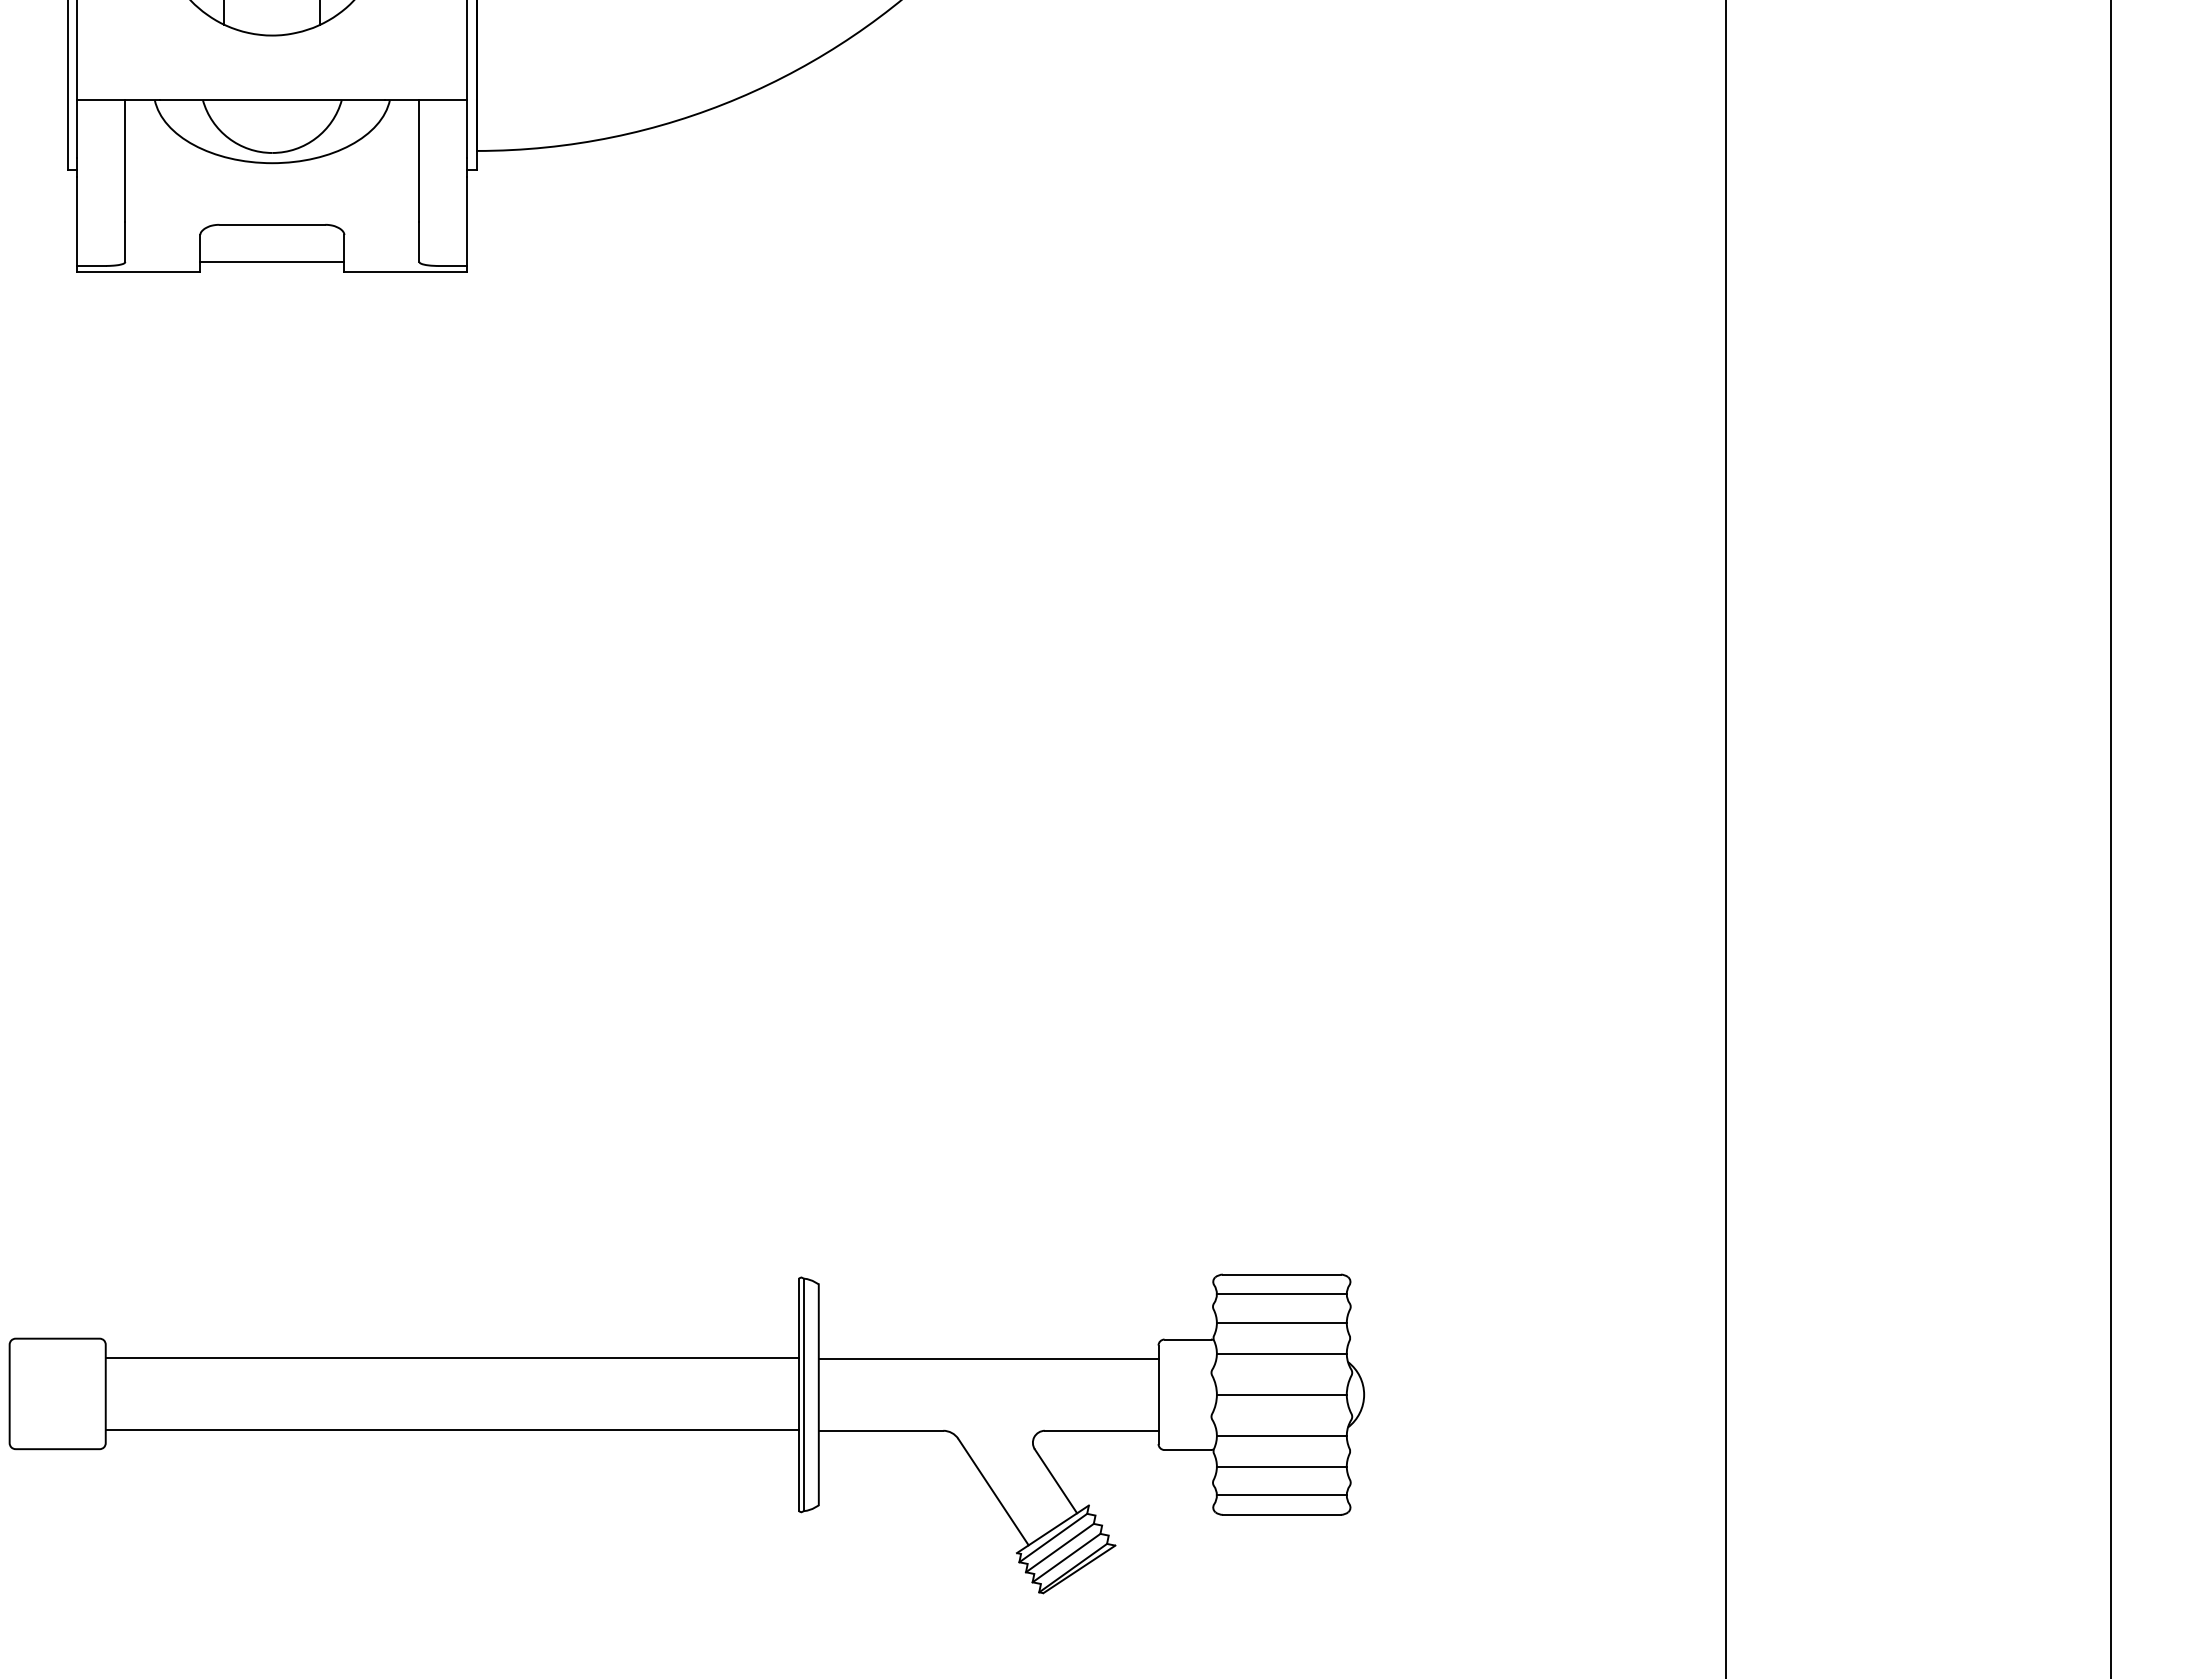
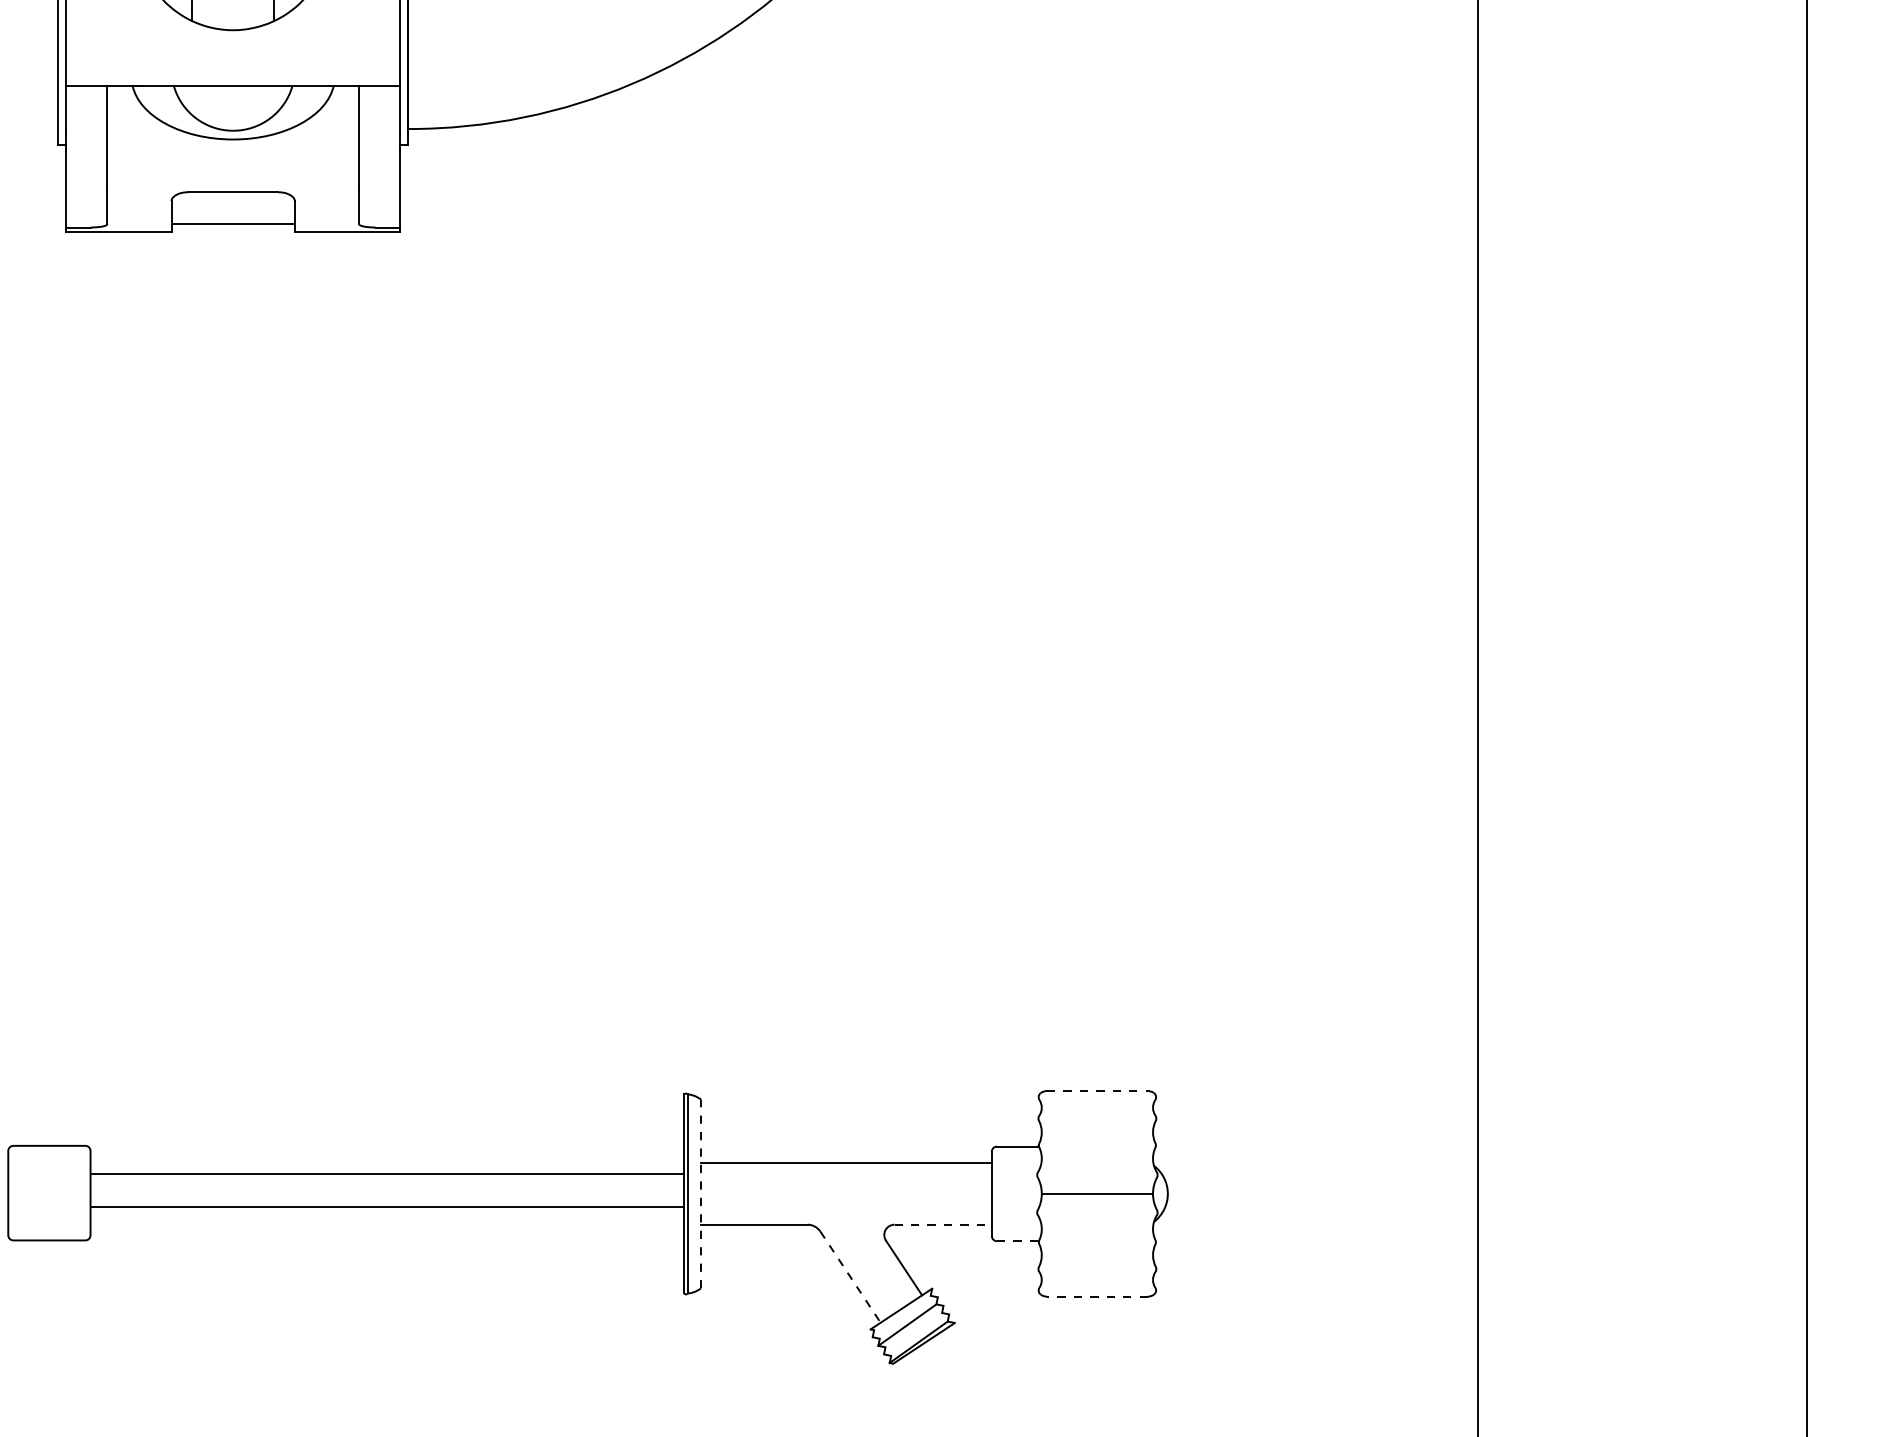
line: (1281, 1274) -> (1097, 1090), solid -> dashed
line: (1281, 1294) -> (1097, 1108), removed
line: (1281, 1323) -> (1097, 1132), removed
line: (1281, 1353) -> (1097, 1158), removed
line: (451, 1357) -> (386, 1206), moved
line: (818, 1394) -> (700, 1193), solid -> dashed
line: (451, 1429) -> (386, 1173), moved
line: (1101, 1430) -> (943, 1224), solid -> dashed
line: (1281, 1435) -> (1097, 1228), removed
line: (1188, 1450) -> (1017, 1241), solid -> dashed
line: (1281, 1466) -> (1097, 1255), removed
line: (993, 1492) -> (850, 1277), solid -> dashed
line: (1281, 1495) -> (1097, 1280), removed
line: (1281, 1514) -> (1097, 1296), solid -> dashed
line: (1053, 1537) -> (901, 1316), removed
line: (1066, 1557) -> (913, 1333), removed

